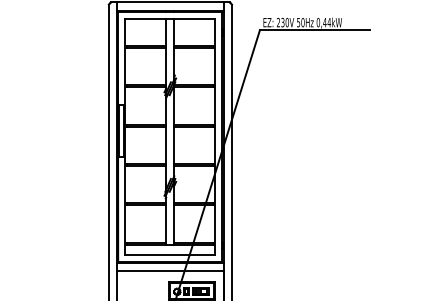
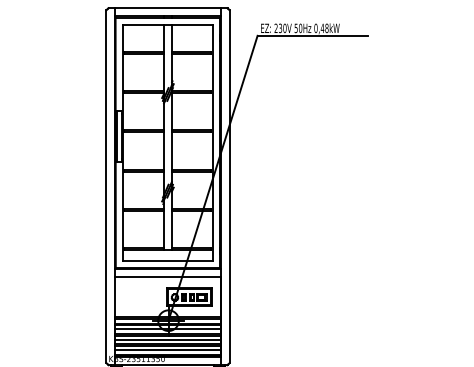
text: (328, 22) -> (326, 28), 0,44kW -> 0,48kW

